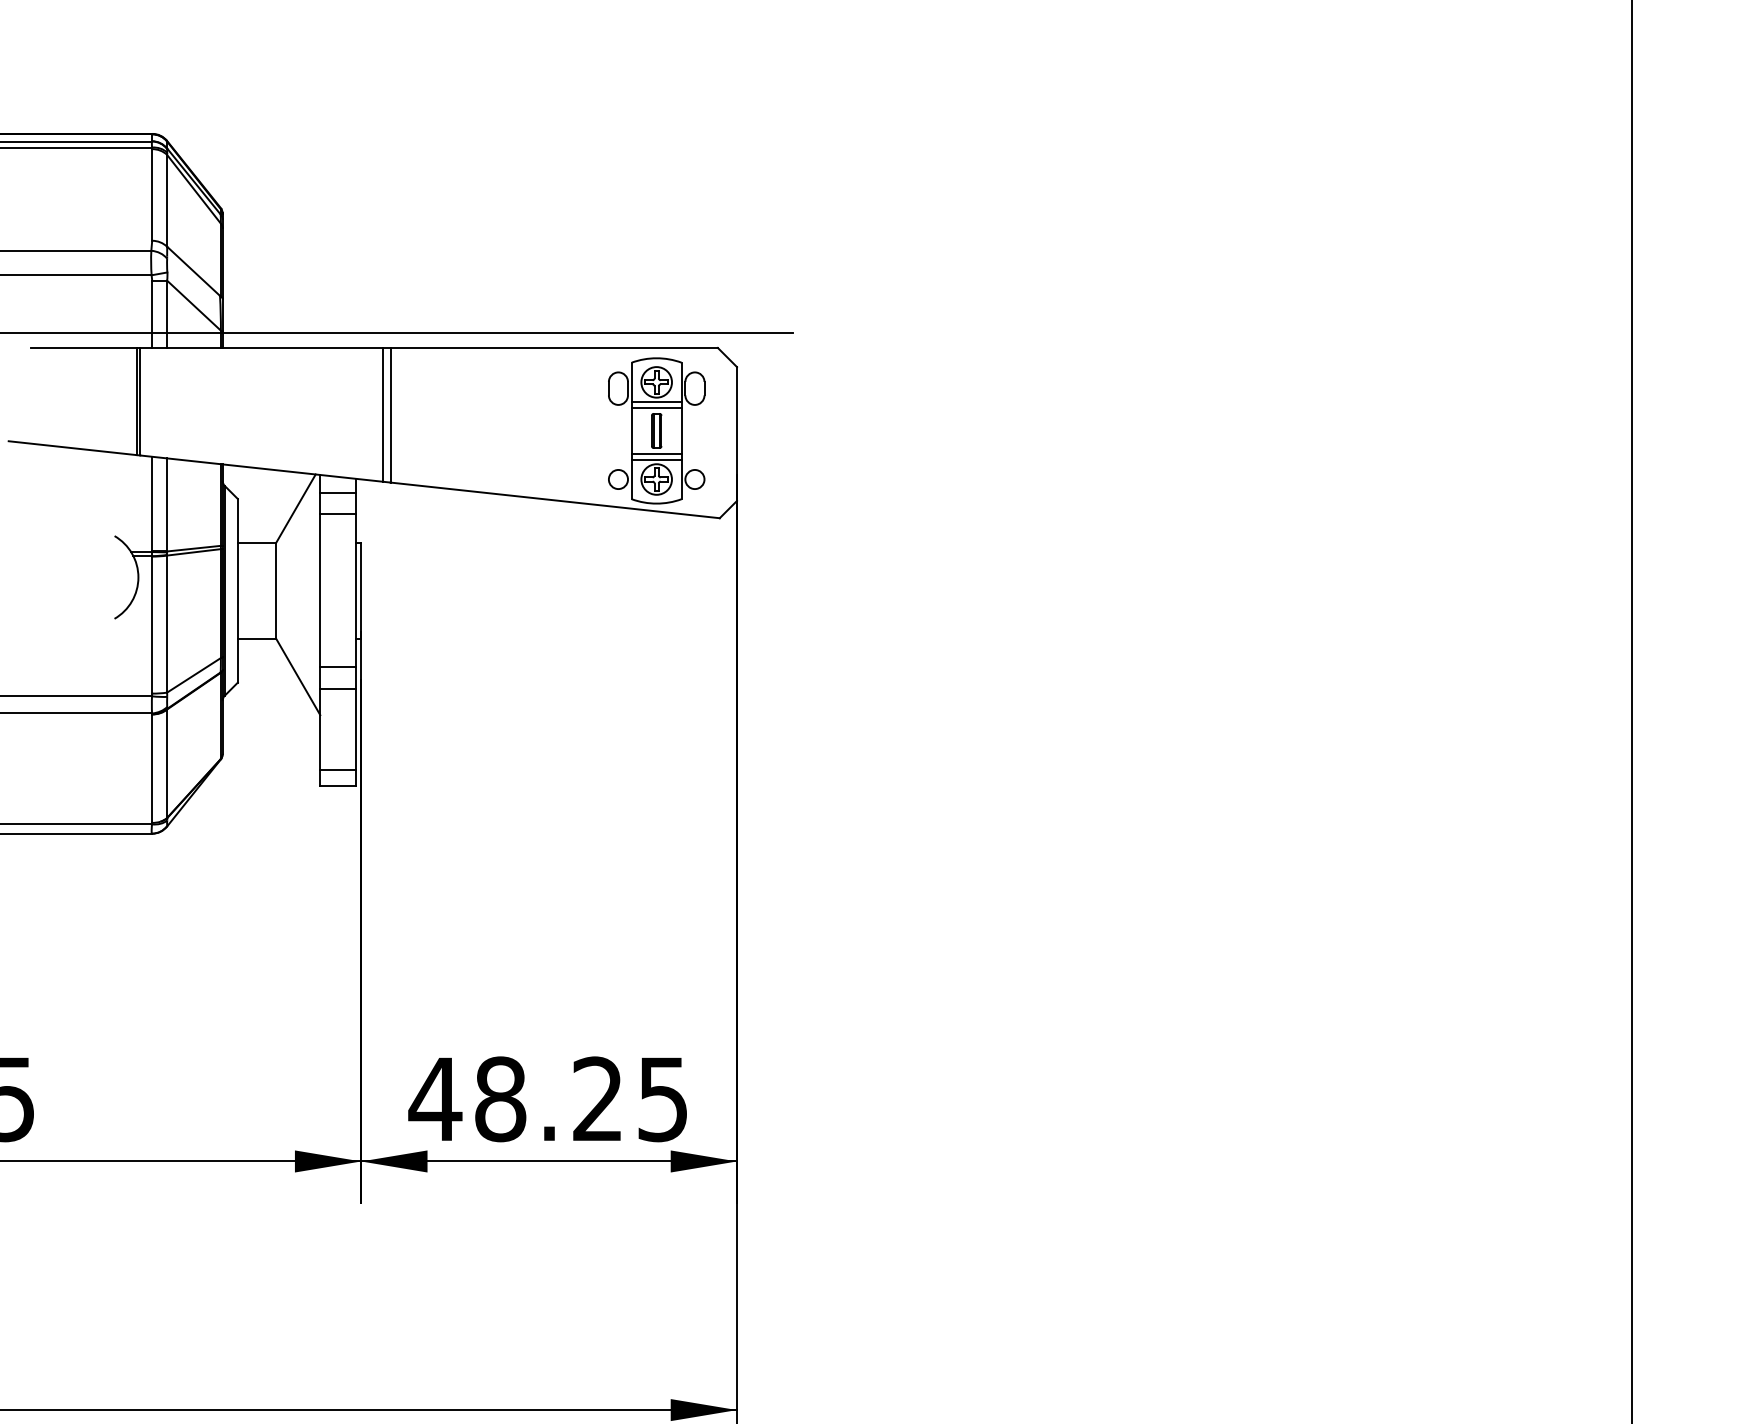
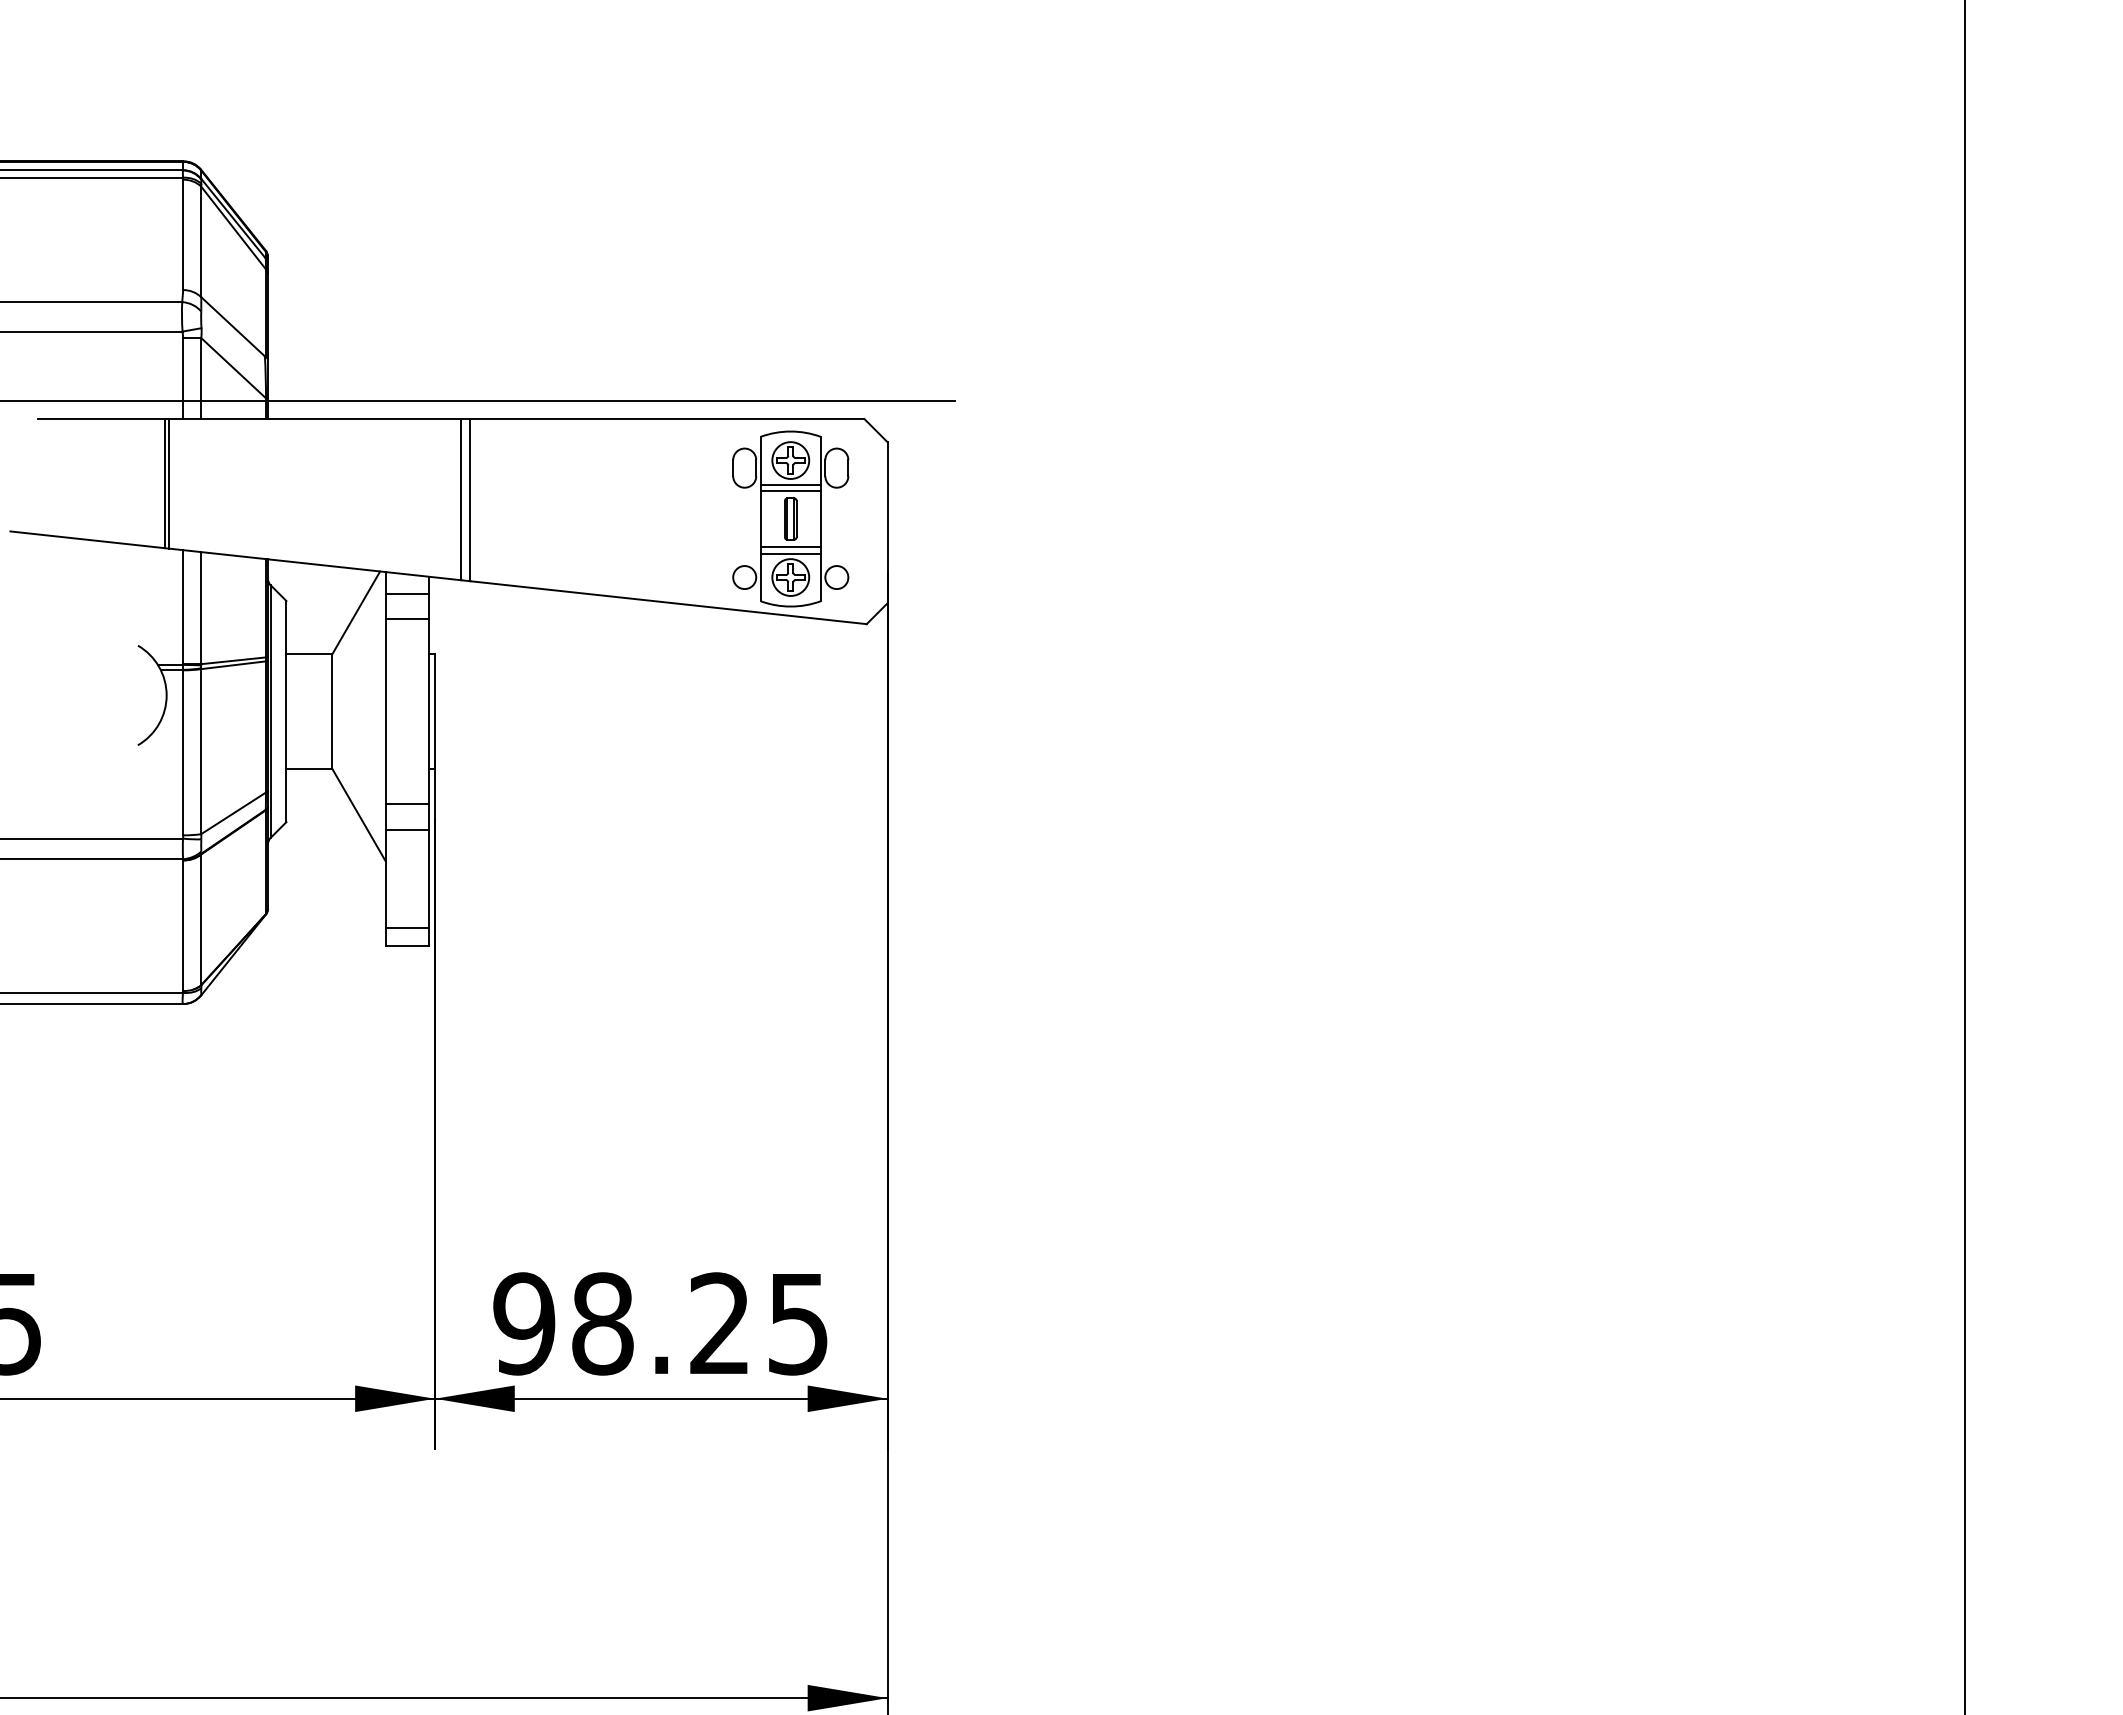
text: (434, 1098) -> (523, 1323), 48.25 -> 98.25

